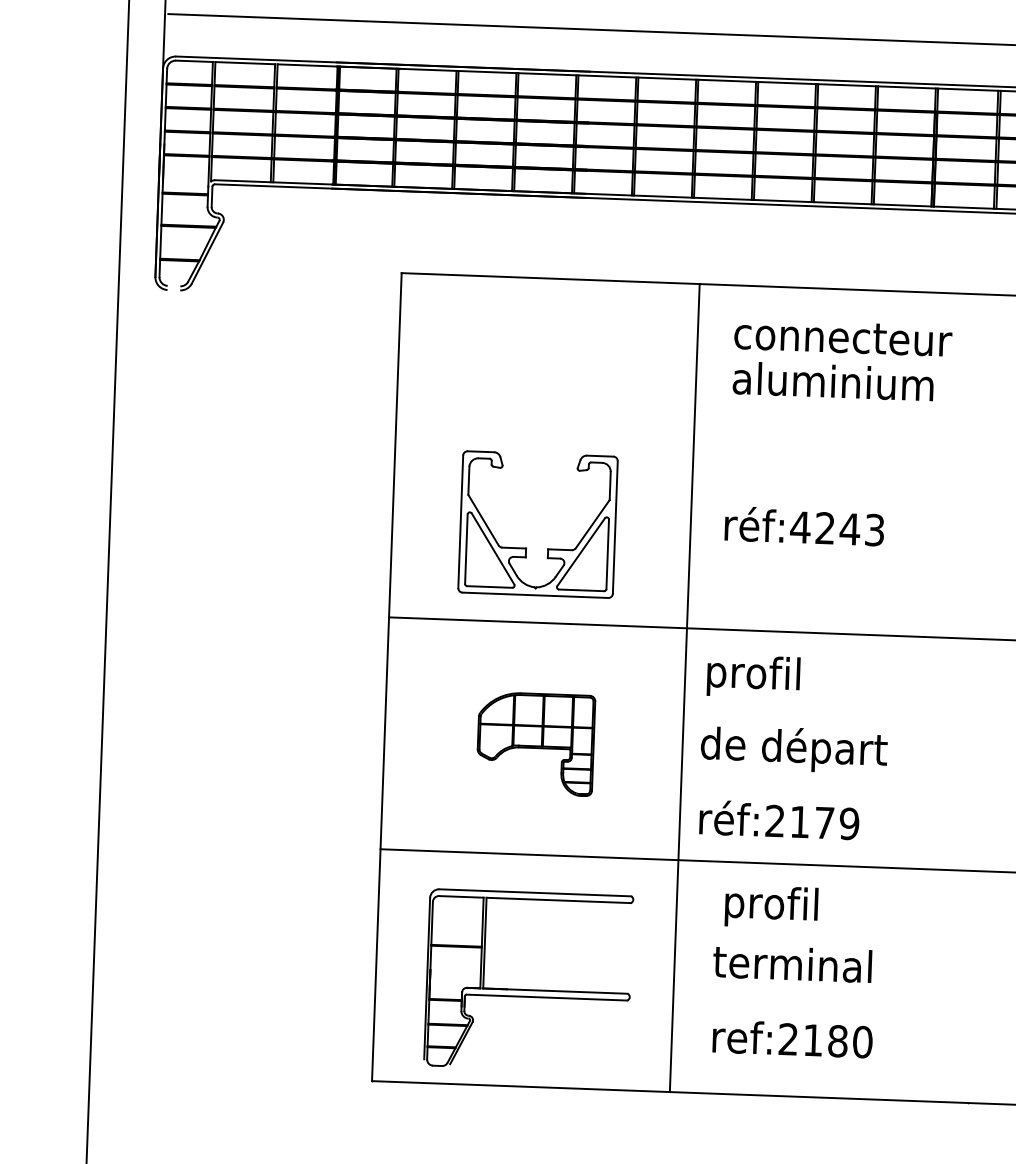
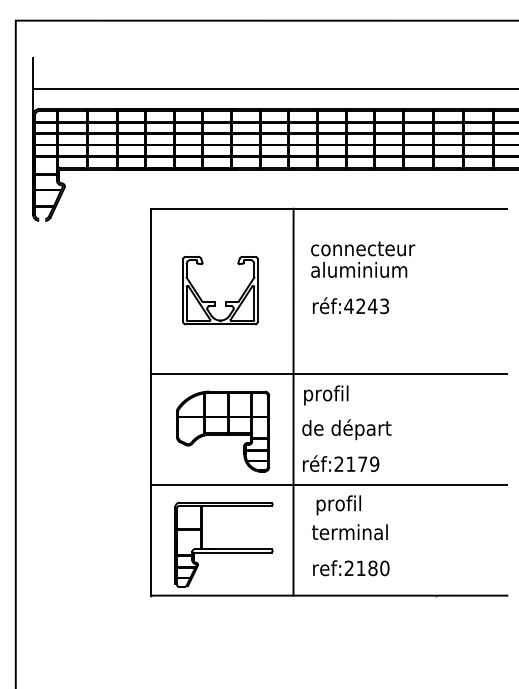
text: (843, 359) -> (363, 259), moved
text: (803, 525) -> (350, 305), moved
part: (526, 547) -> (215, 301), moved
part: (536, 743) -> (223, 431), size x1.67

